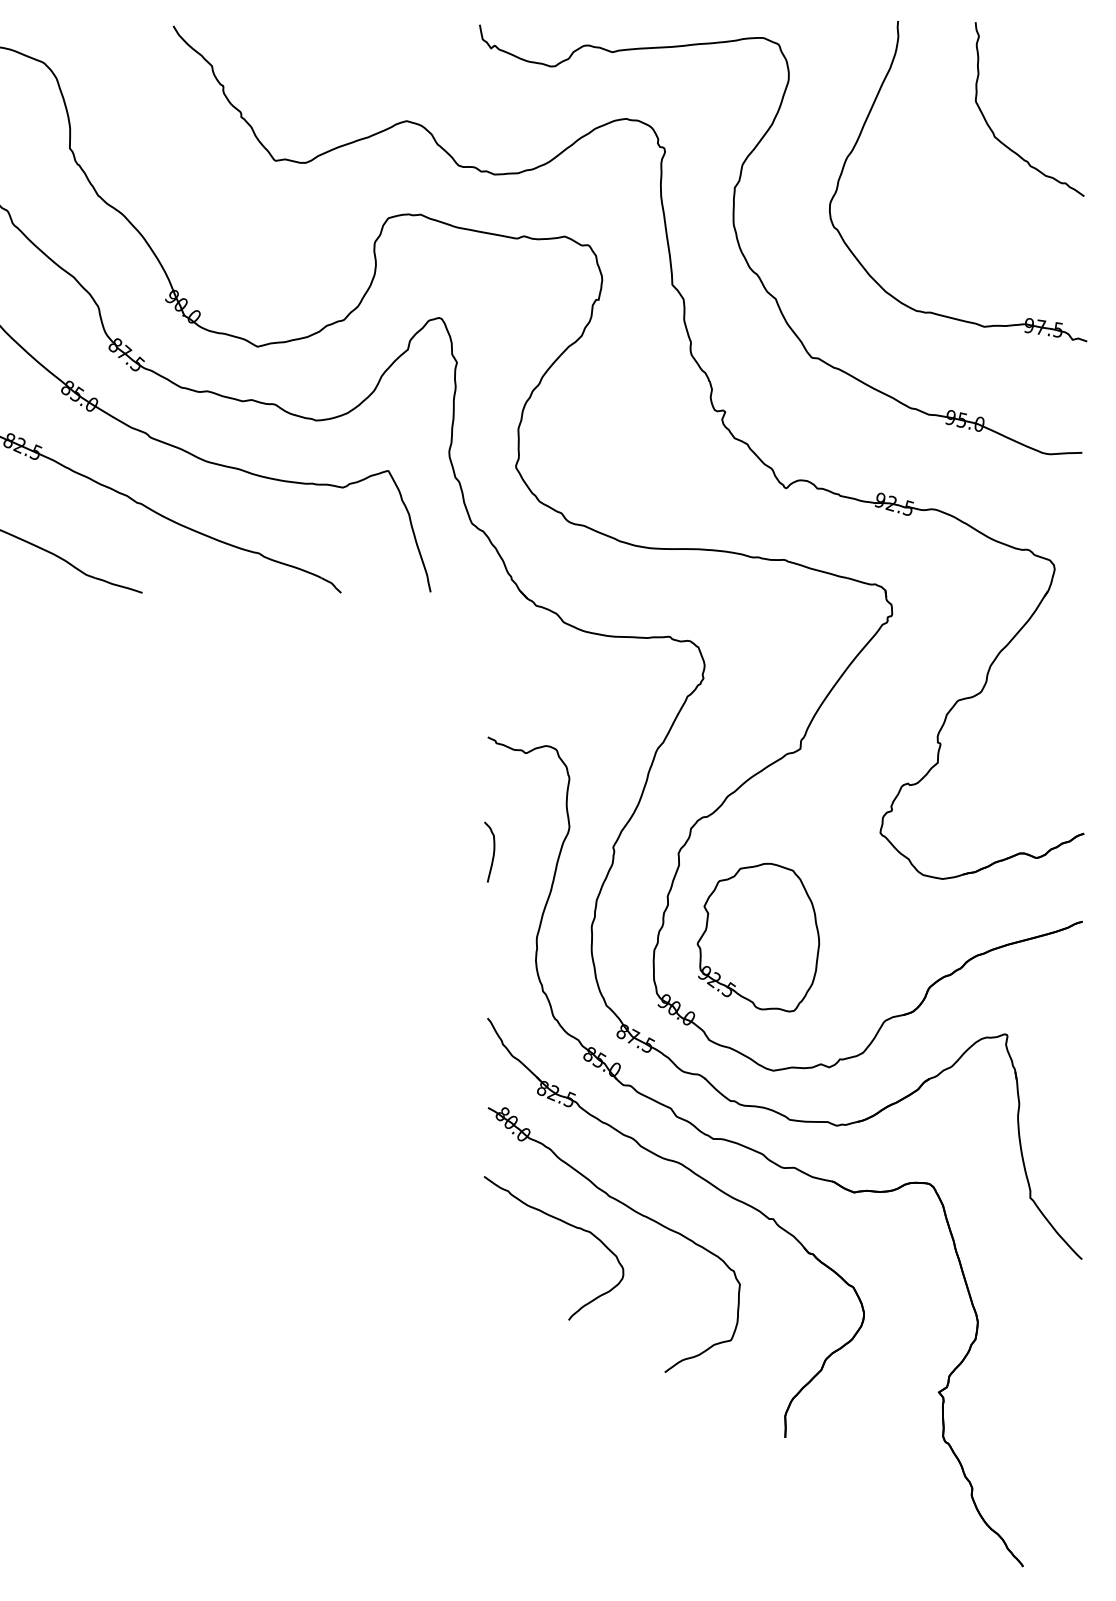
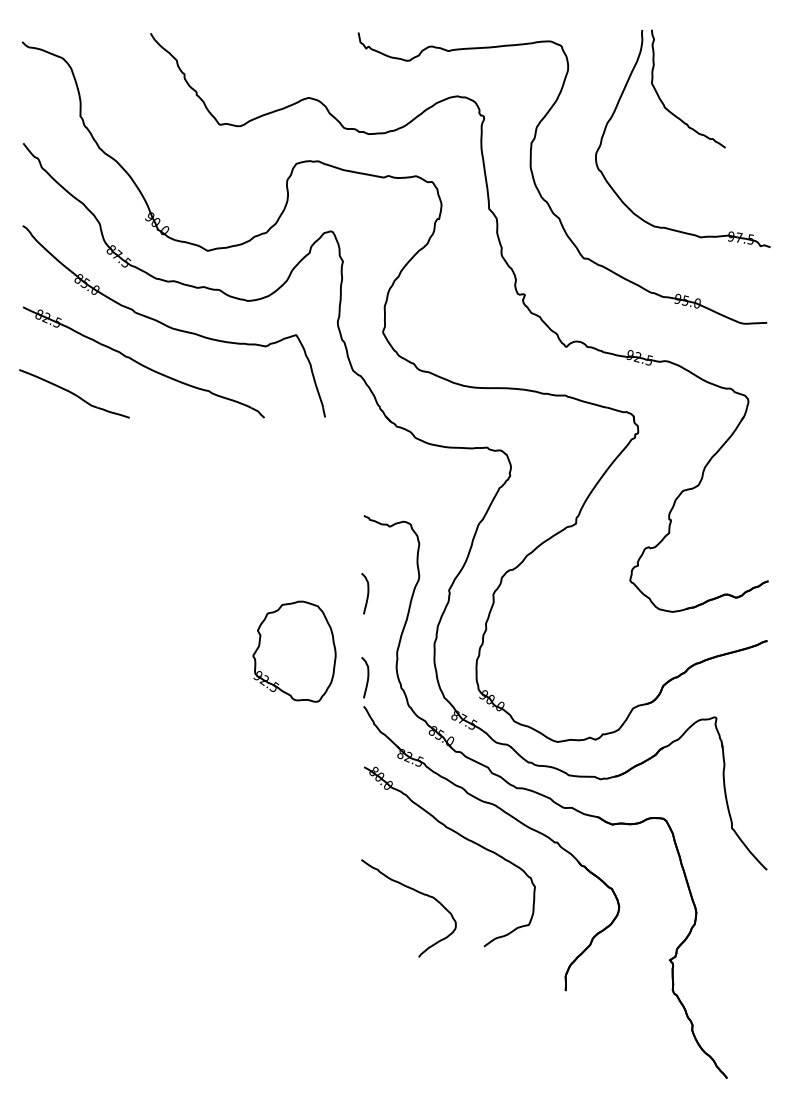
curve: (1004, 142) -> (671, 111), moved
part: (758, 937) -> (294, 651), moved
curve: (493, 975) -> (367, 677), added
curve: (566, 1224) -> (417, 892), moved

